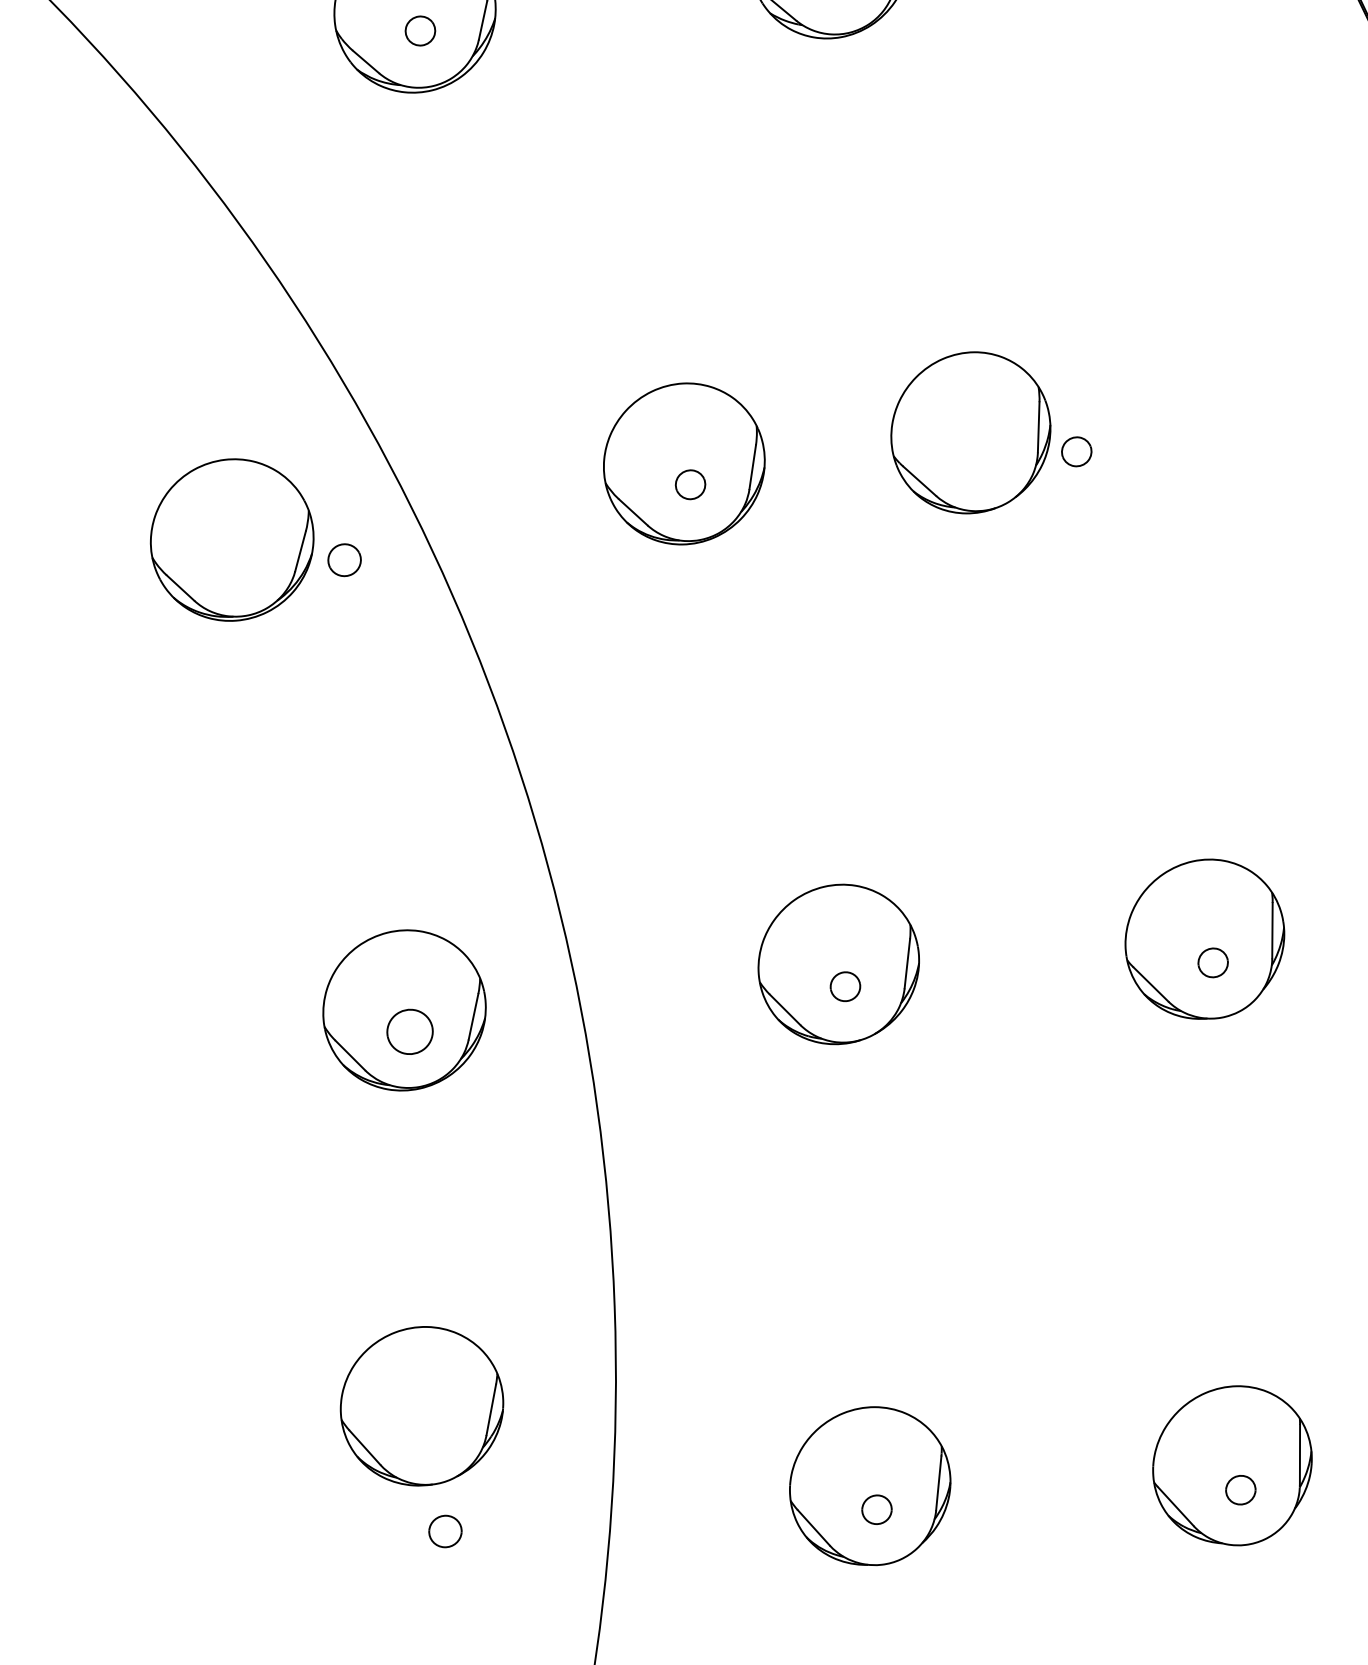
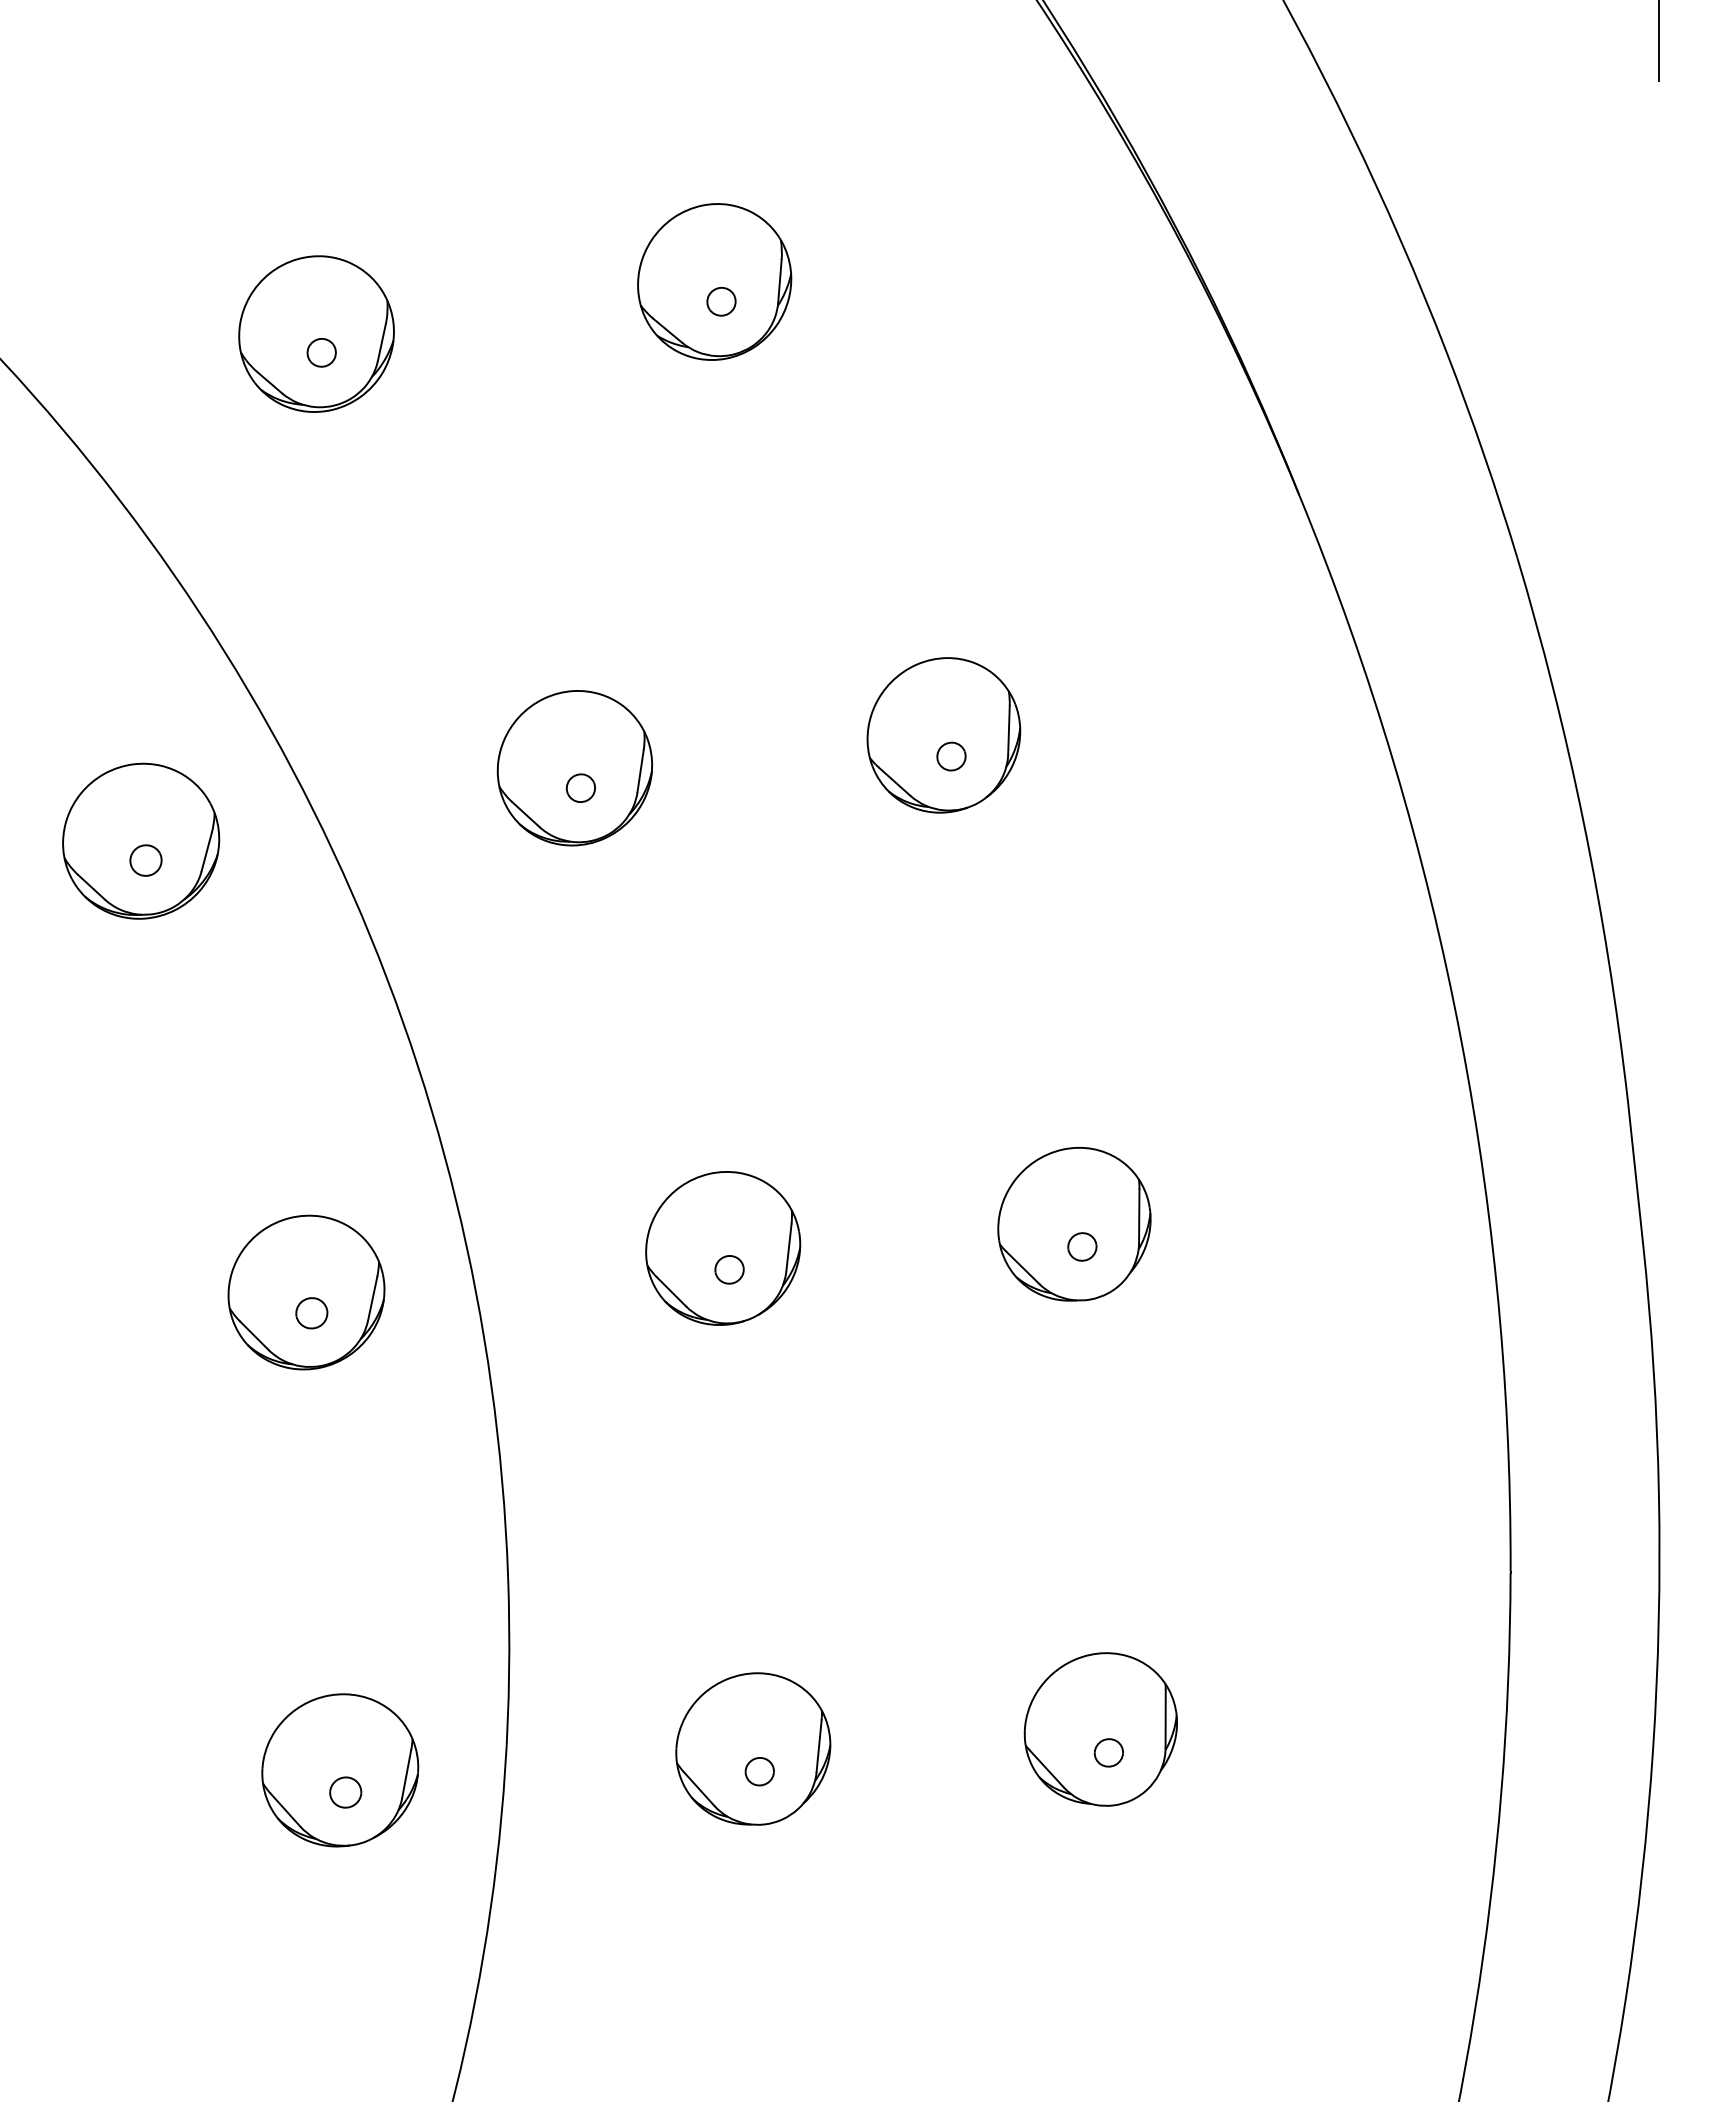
part: (970, 432) -> (943, 735), moved
part: (344, 560) -> (145, 860), moved
part: (409, 1032) -> (311, 1313), size x0.71
part: (422, 1406) -> (340, 1770), moved

